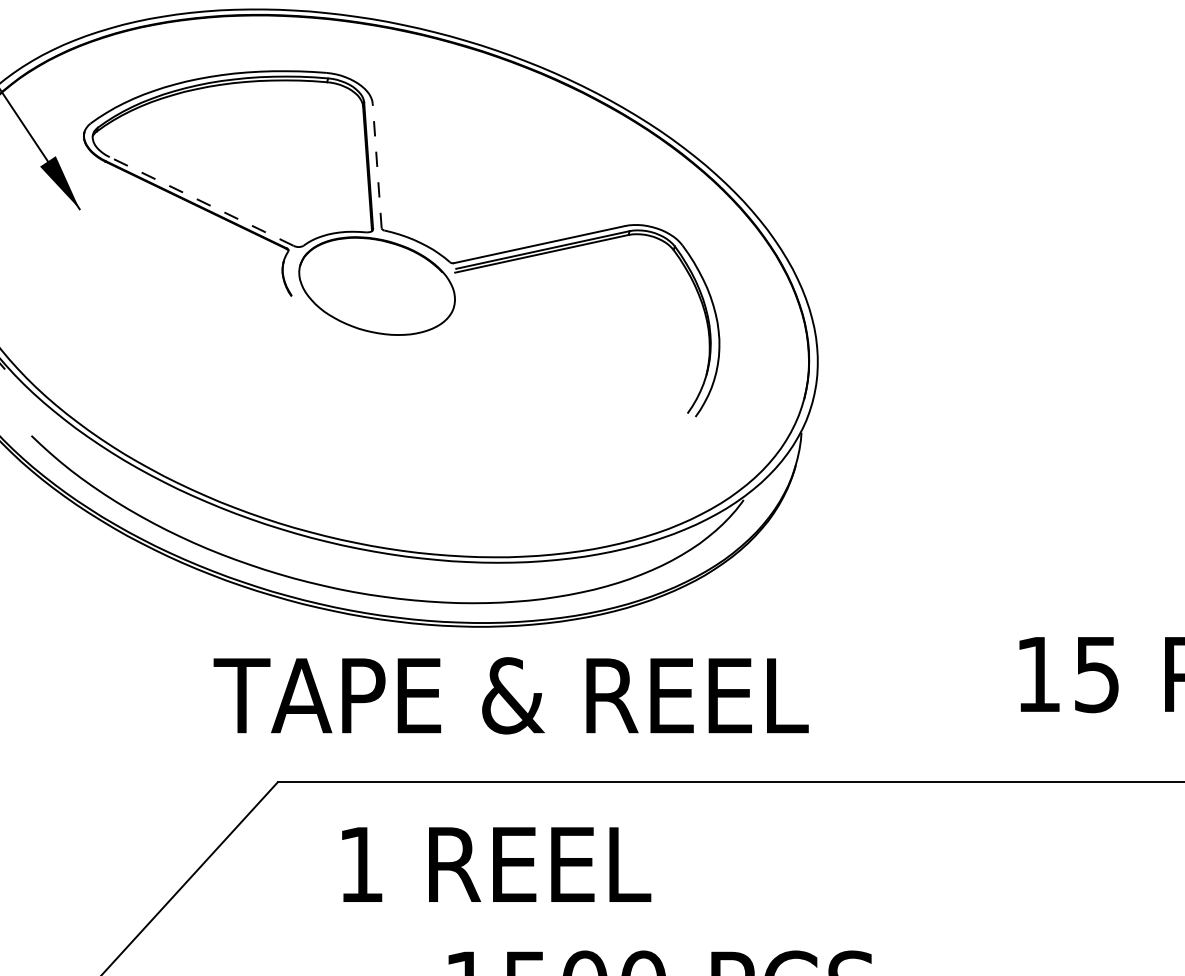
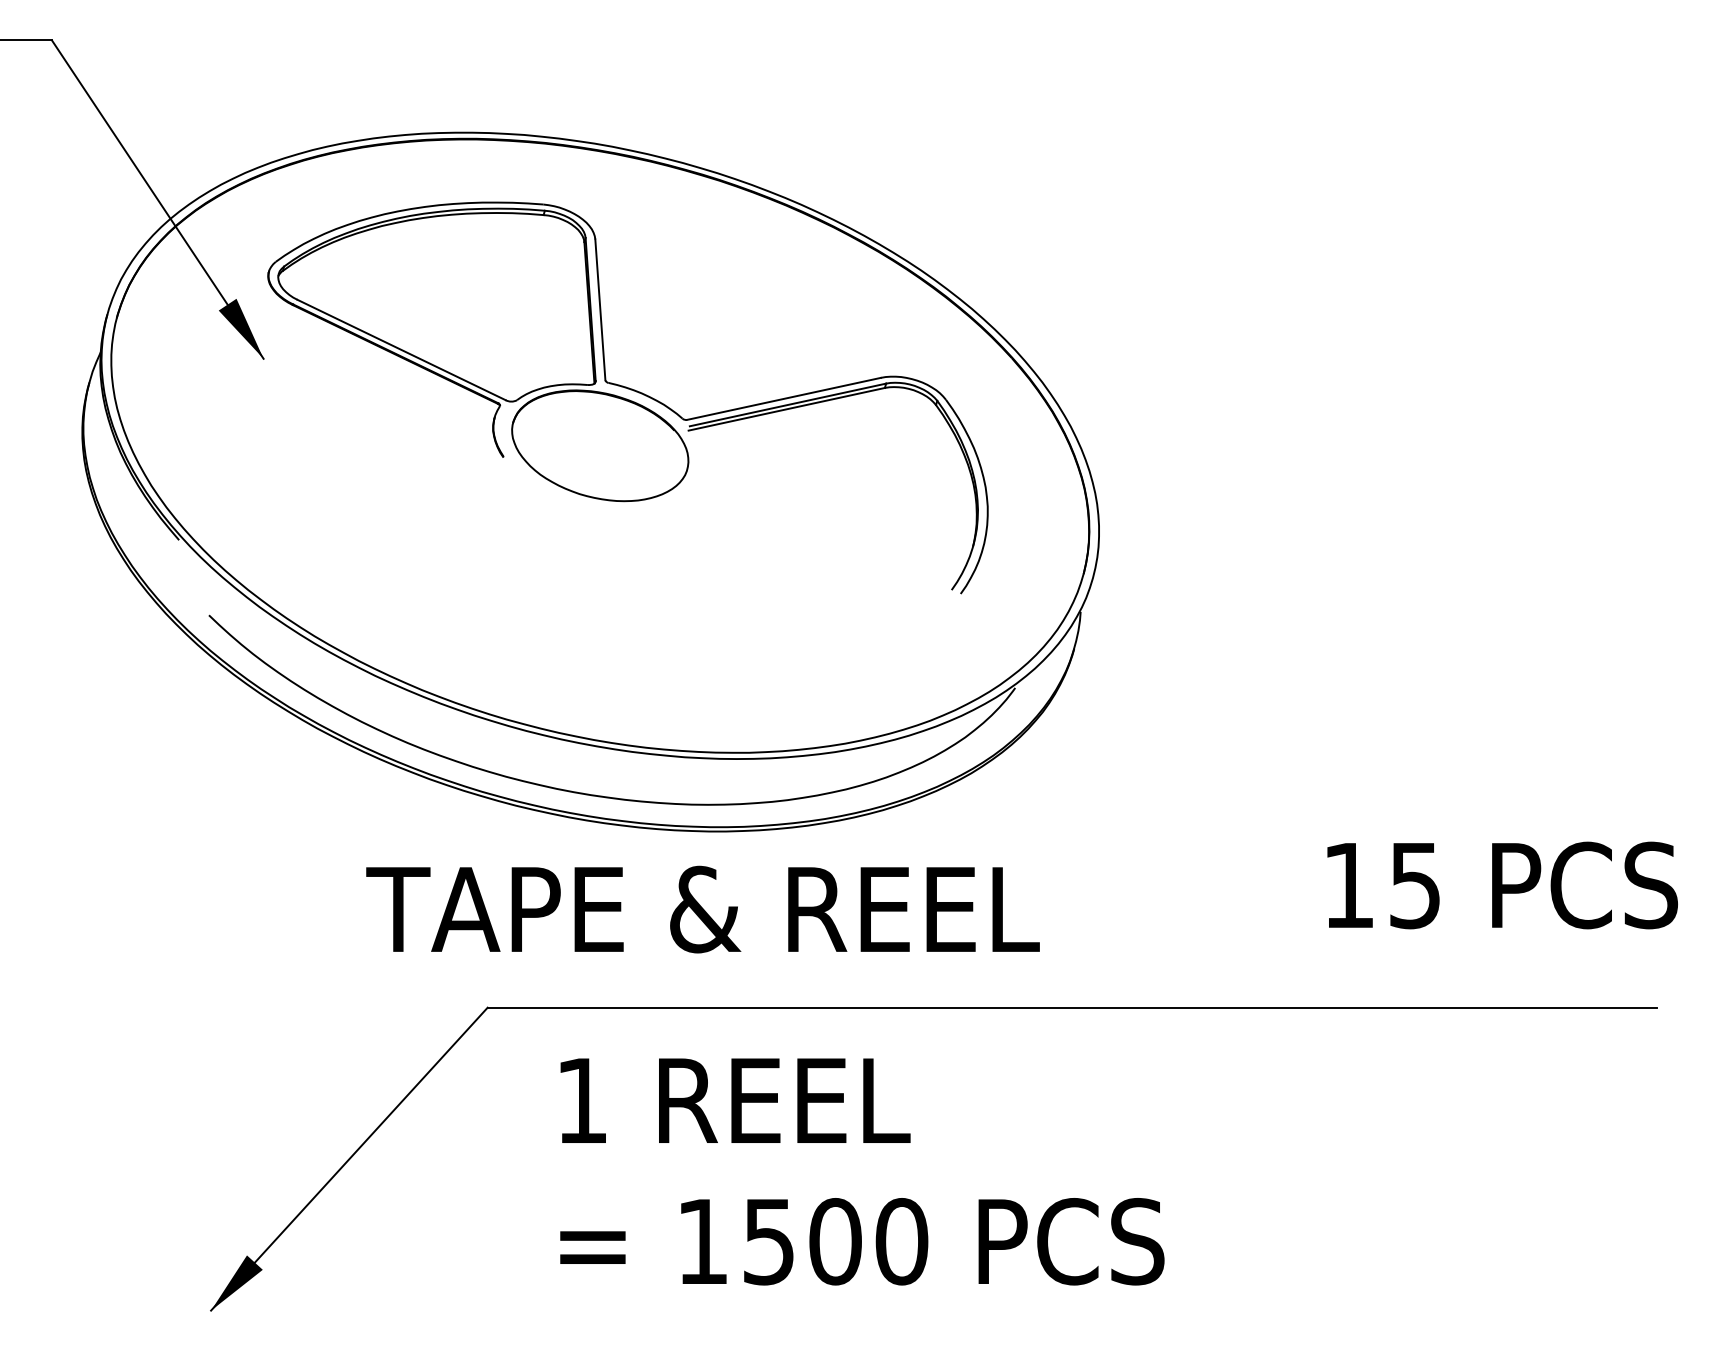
line: (377, 165) -> (600, 309), dashed -> solid
line: (201, 201) -> (401, 349), dashed -> solid
text: (510, 695) -> (702, 909), moved

